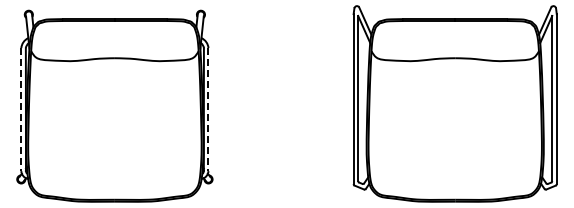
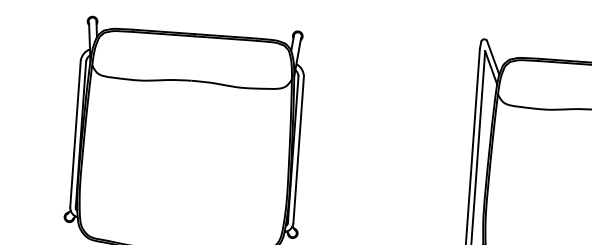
line: (21, 109) -> (75, 133), dashed -> solid
line: (208, 109) -> (298, 149), dashed -> solid

